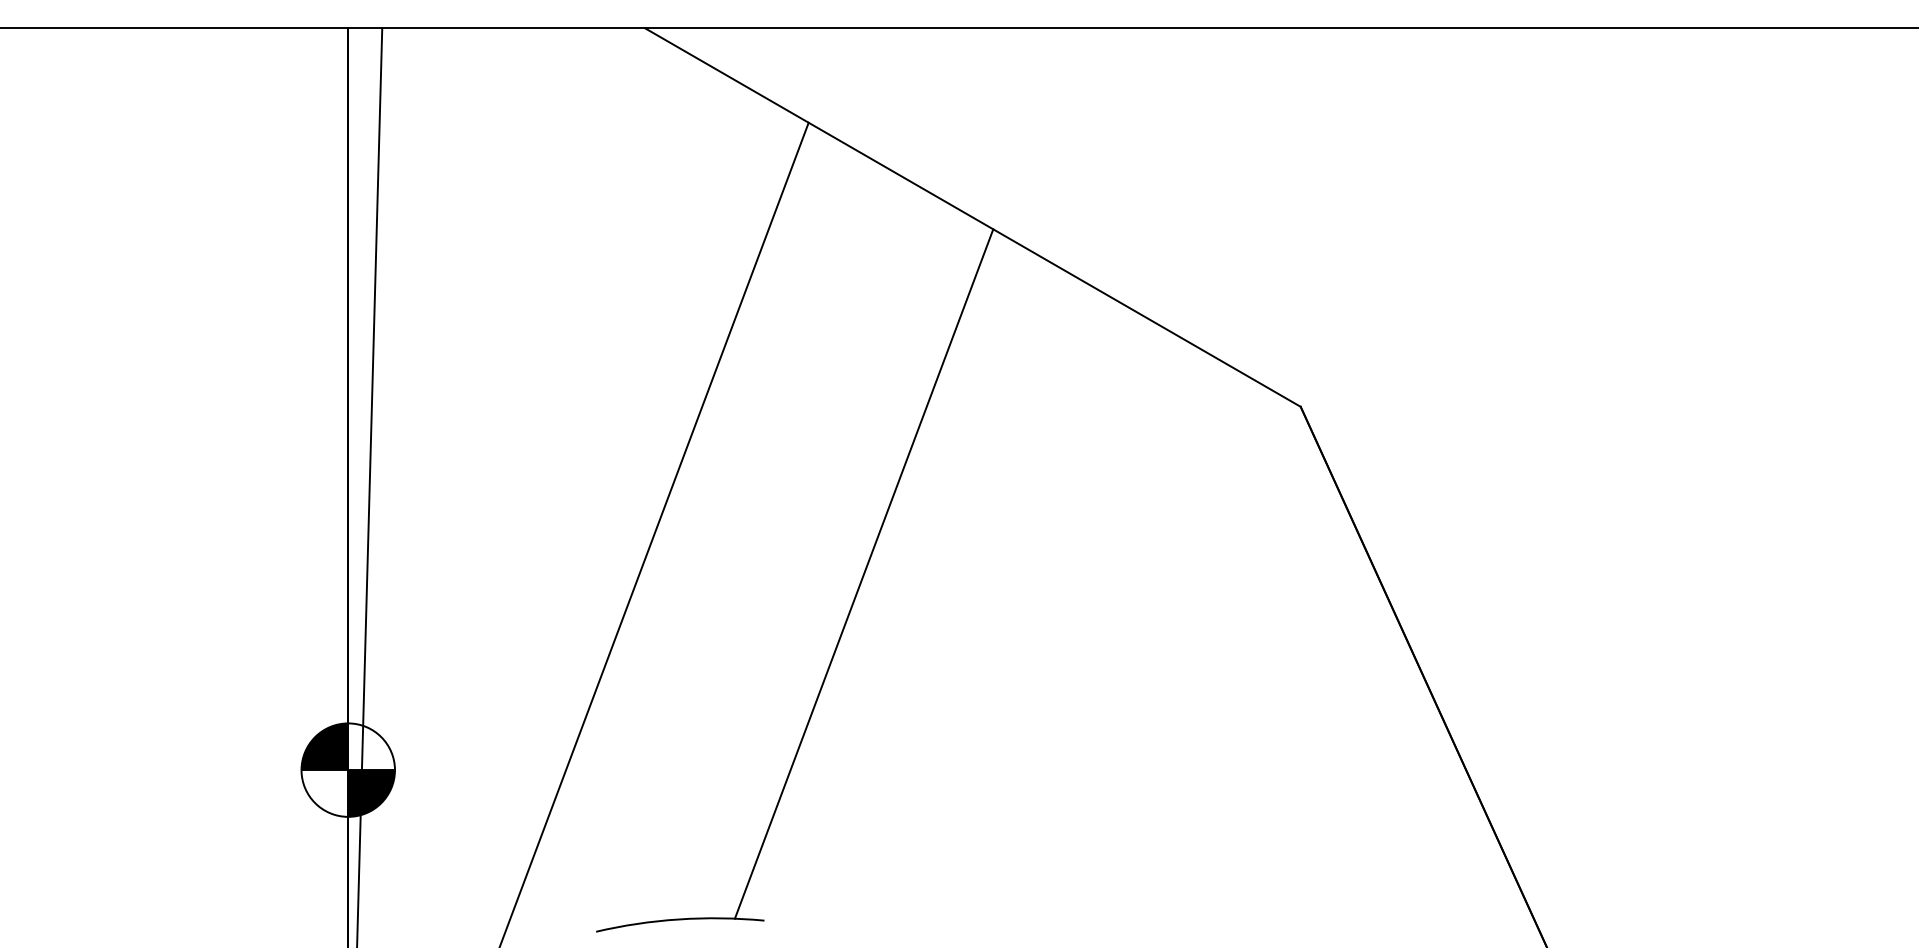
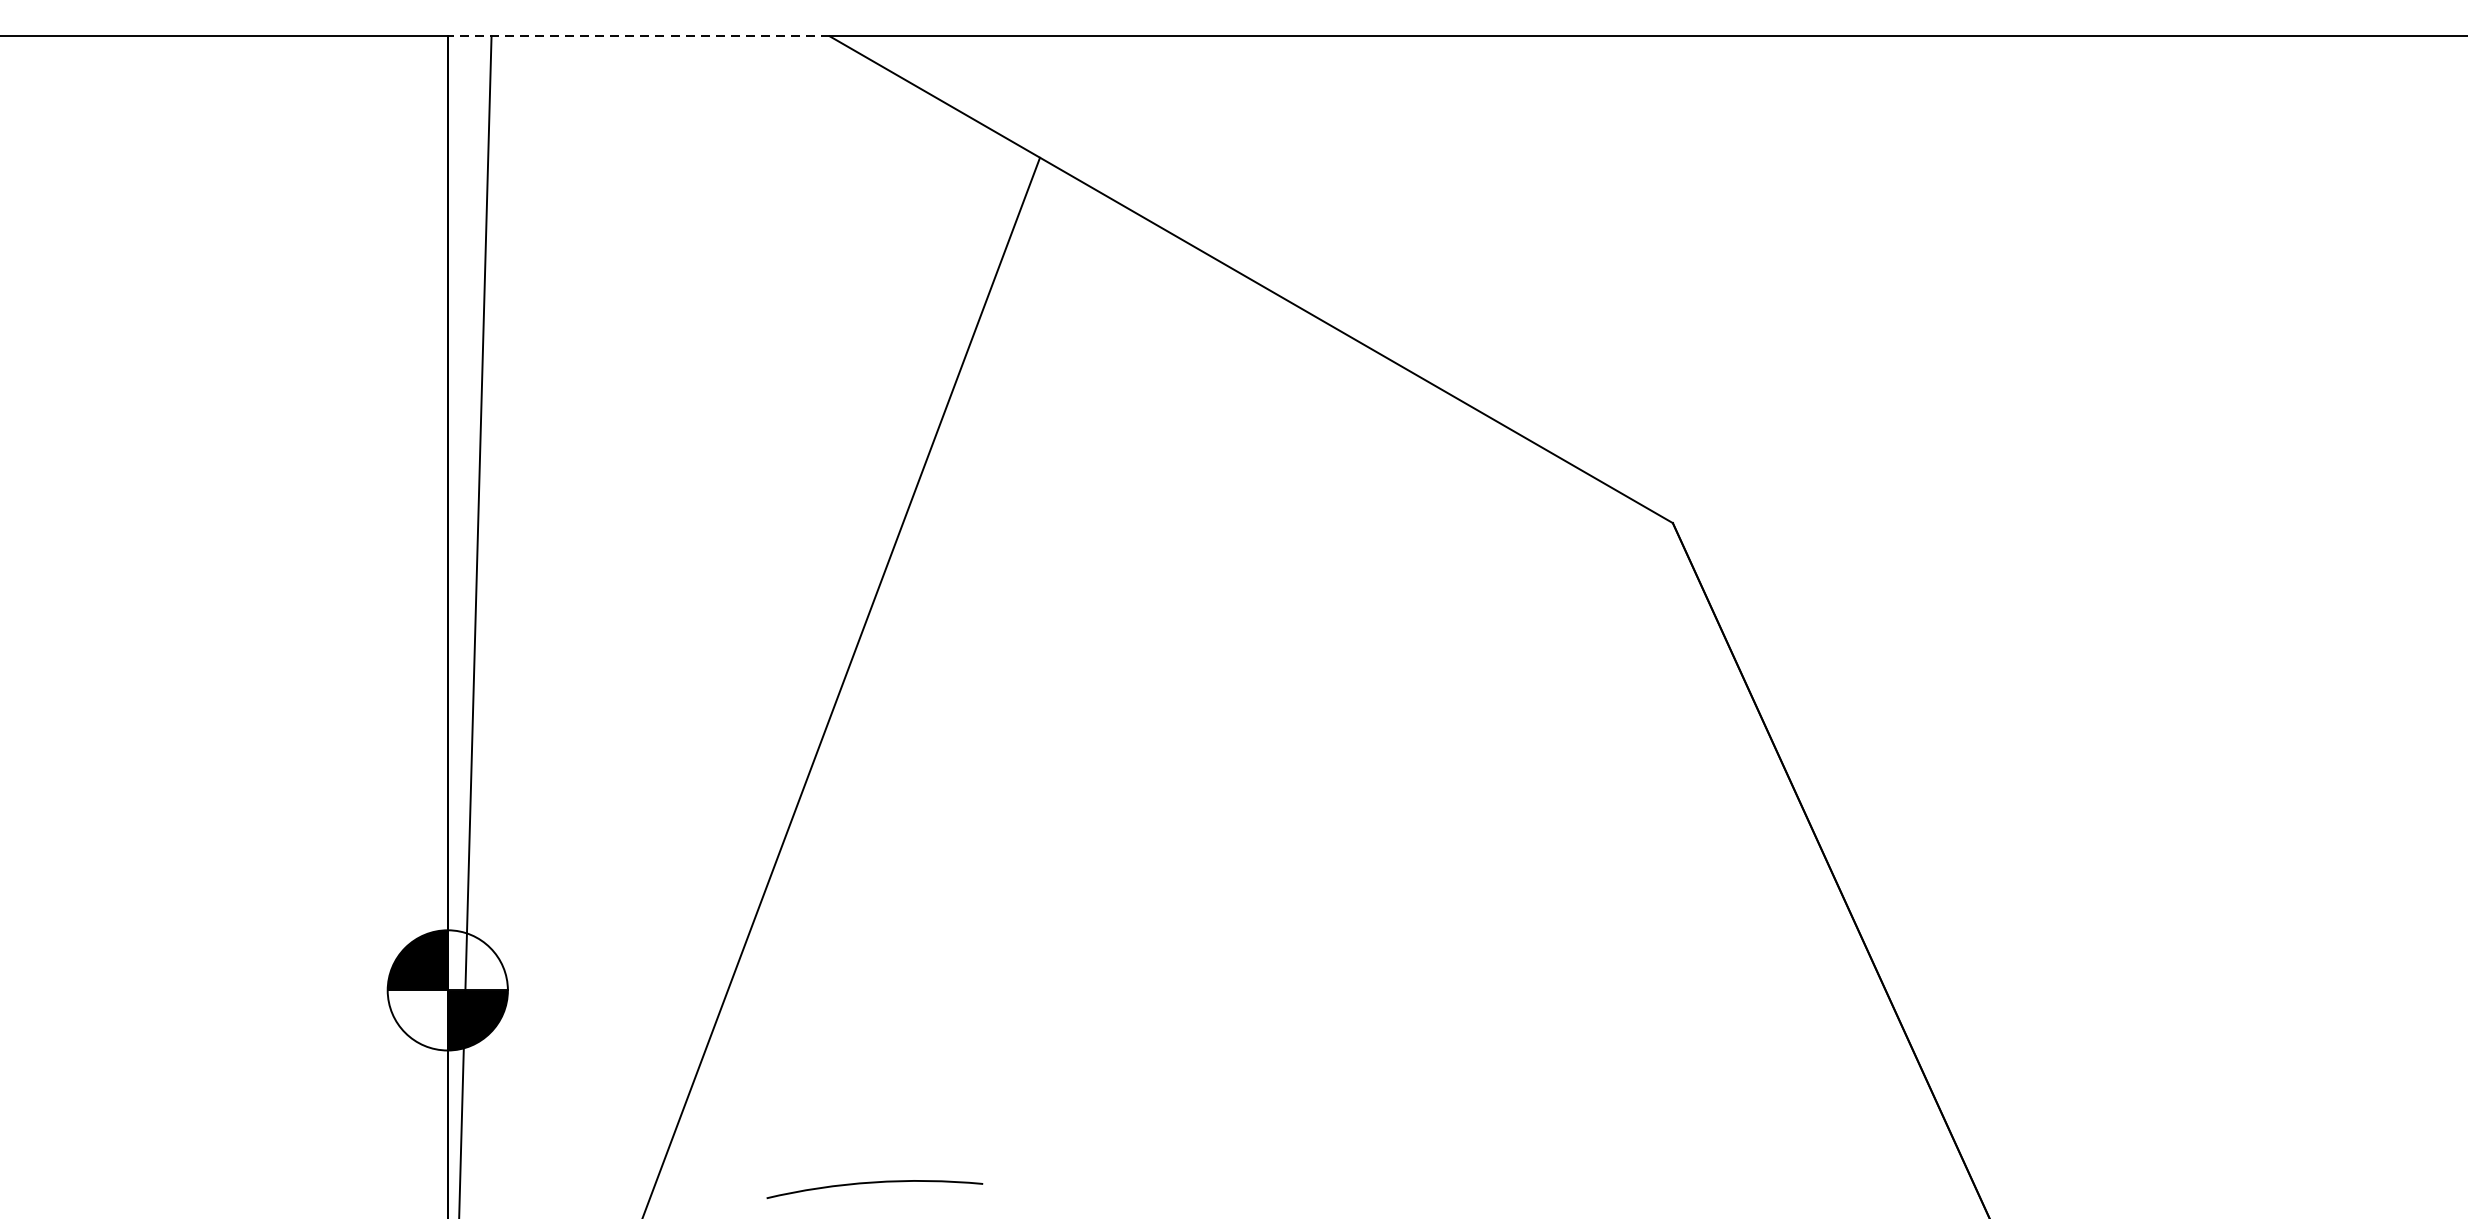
line: (496, 28) -> (638, 36), solid -> dashed
line: (863, 573) -> (1110, 737), removed

